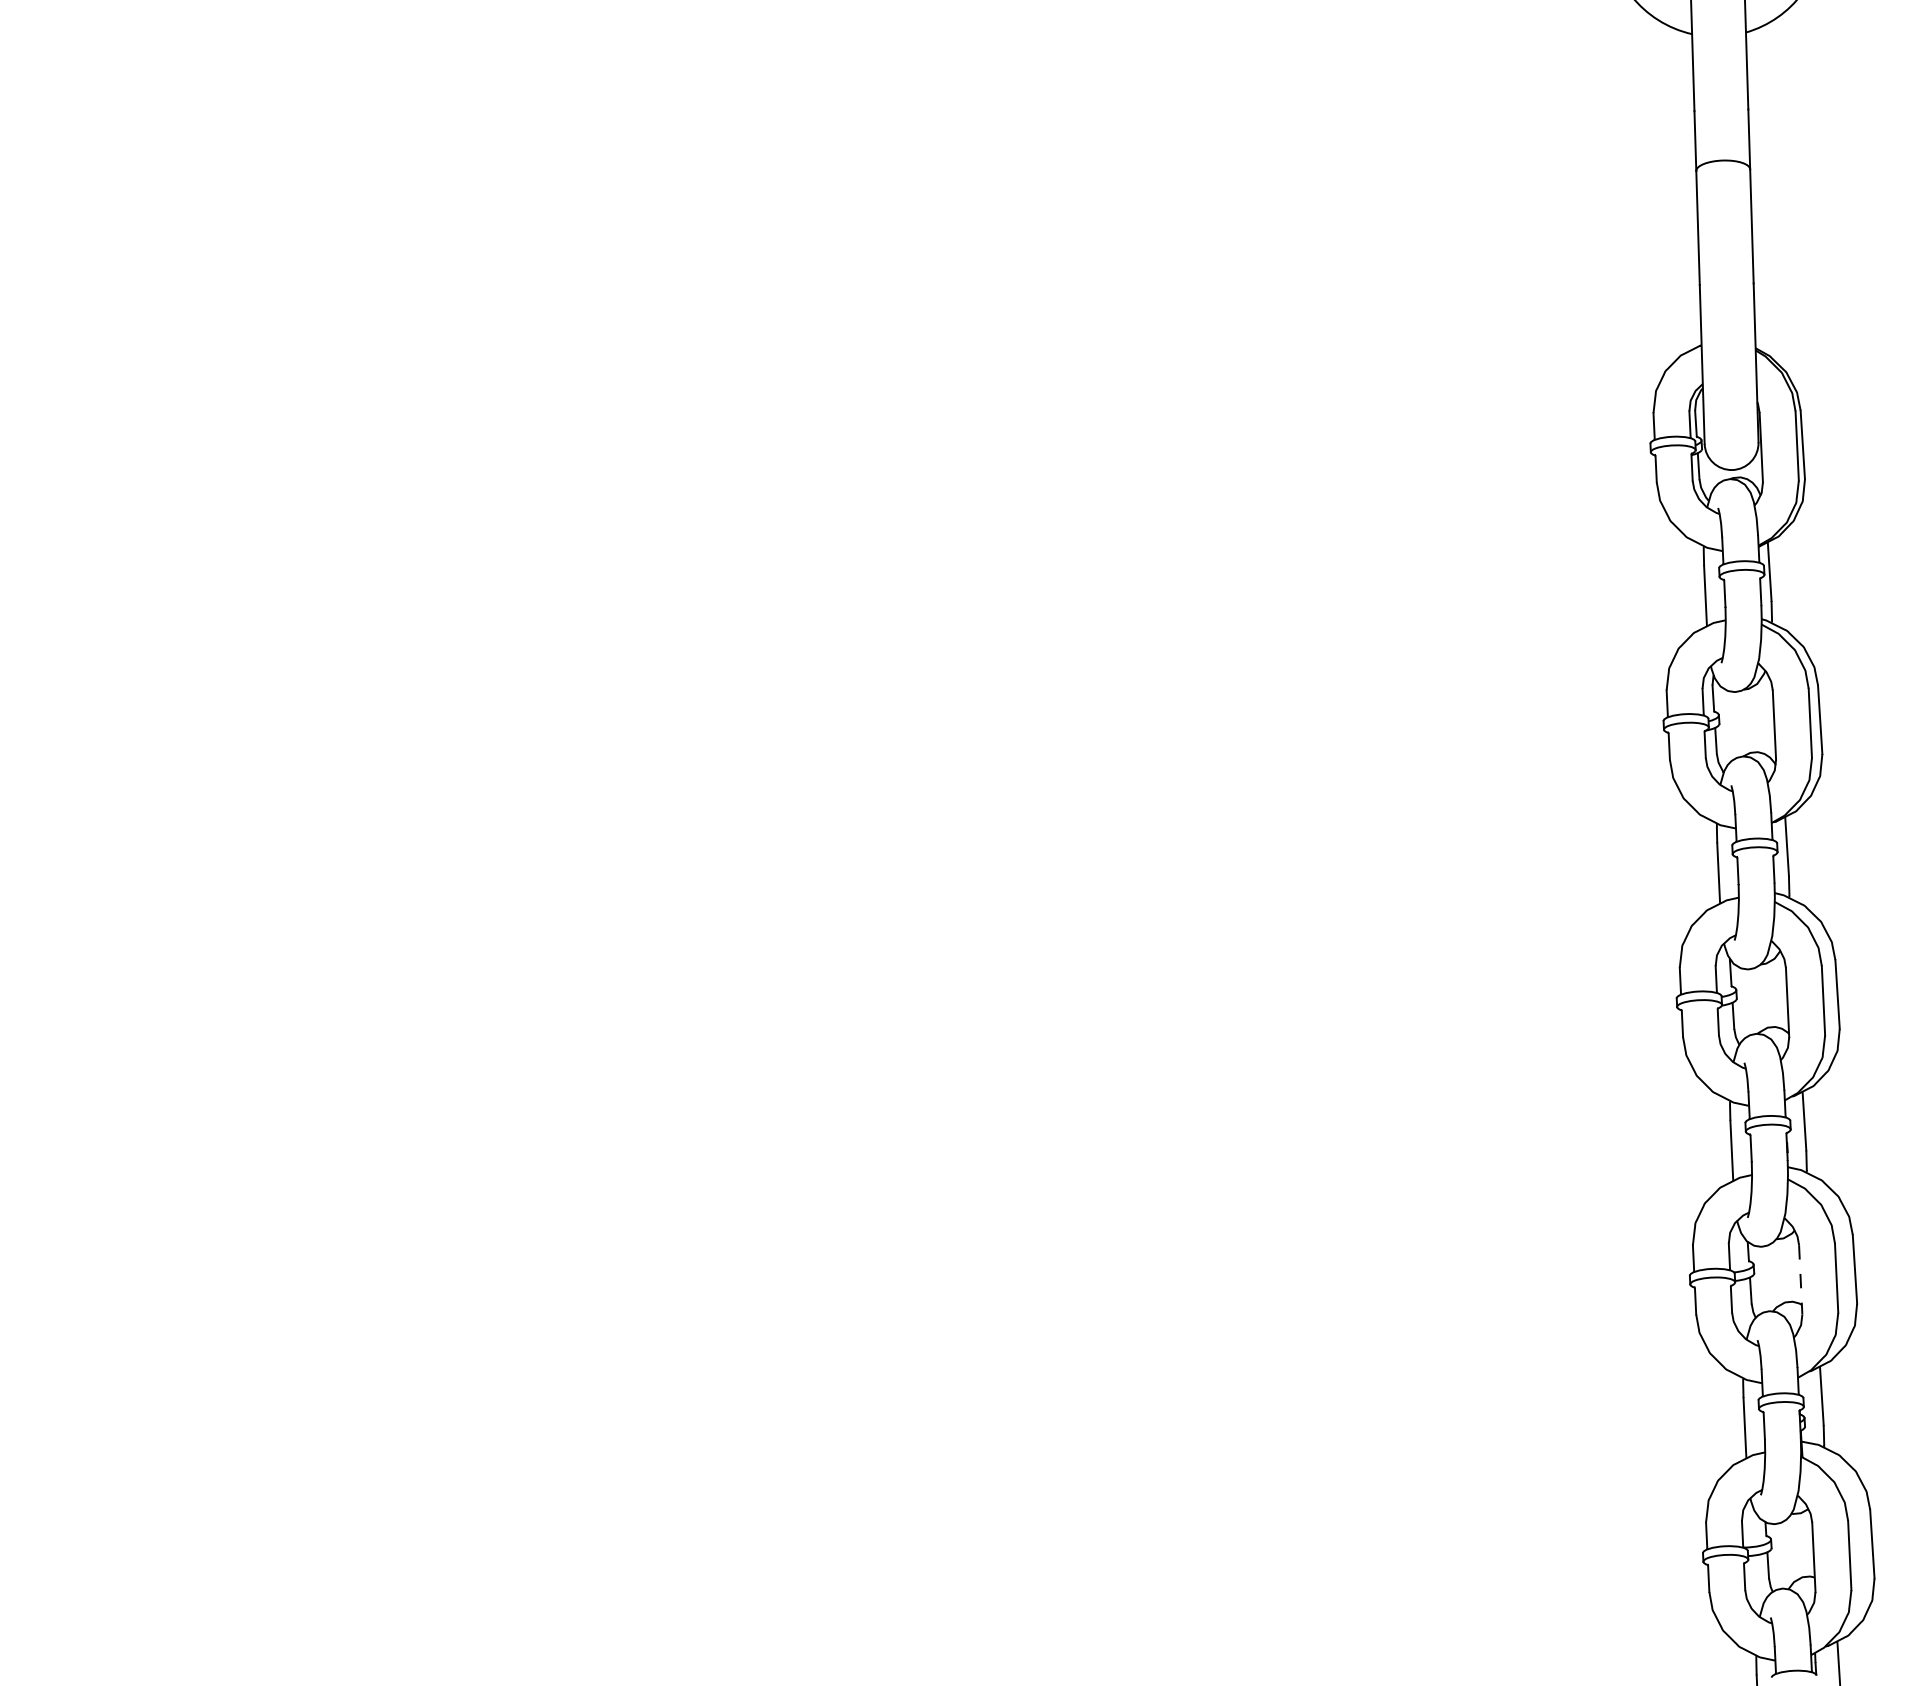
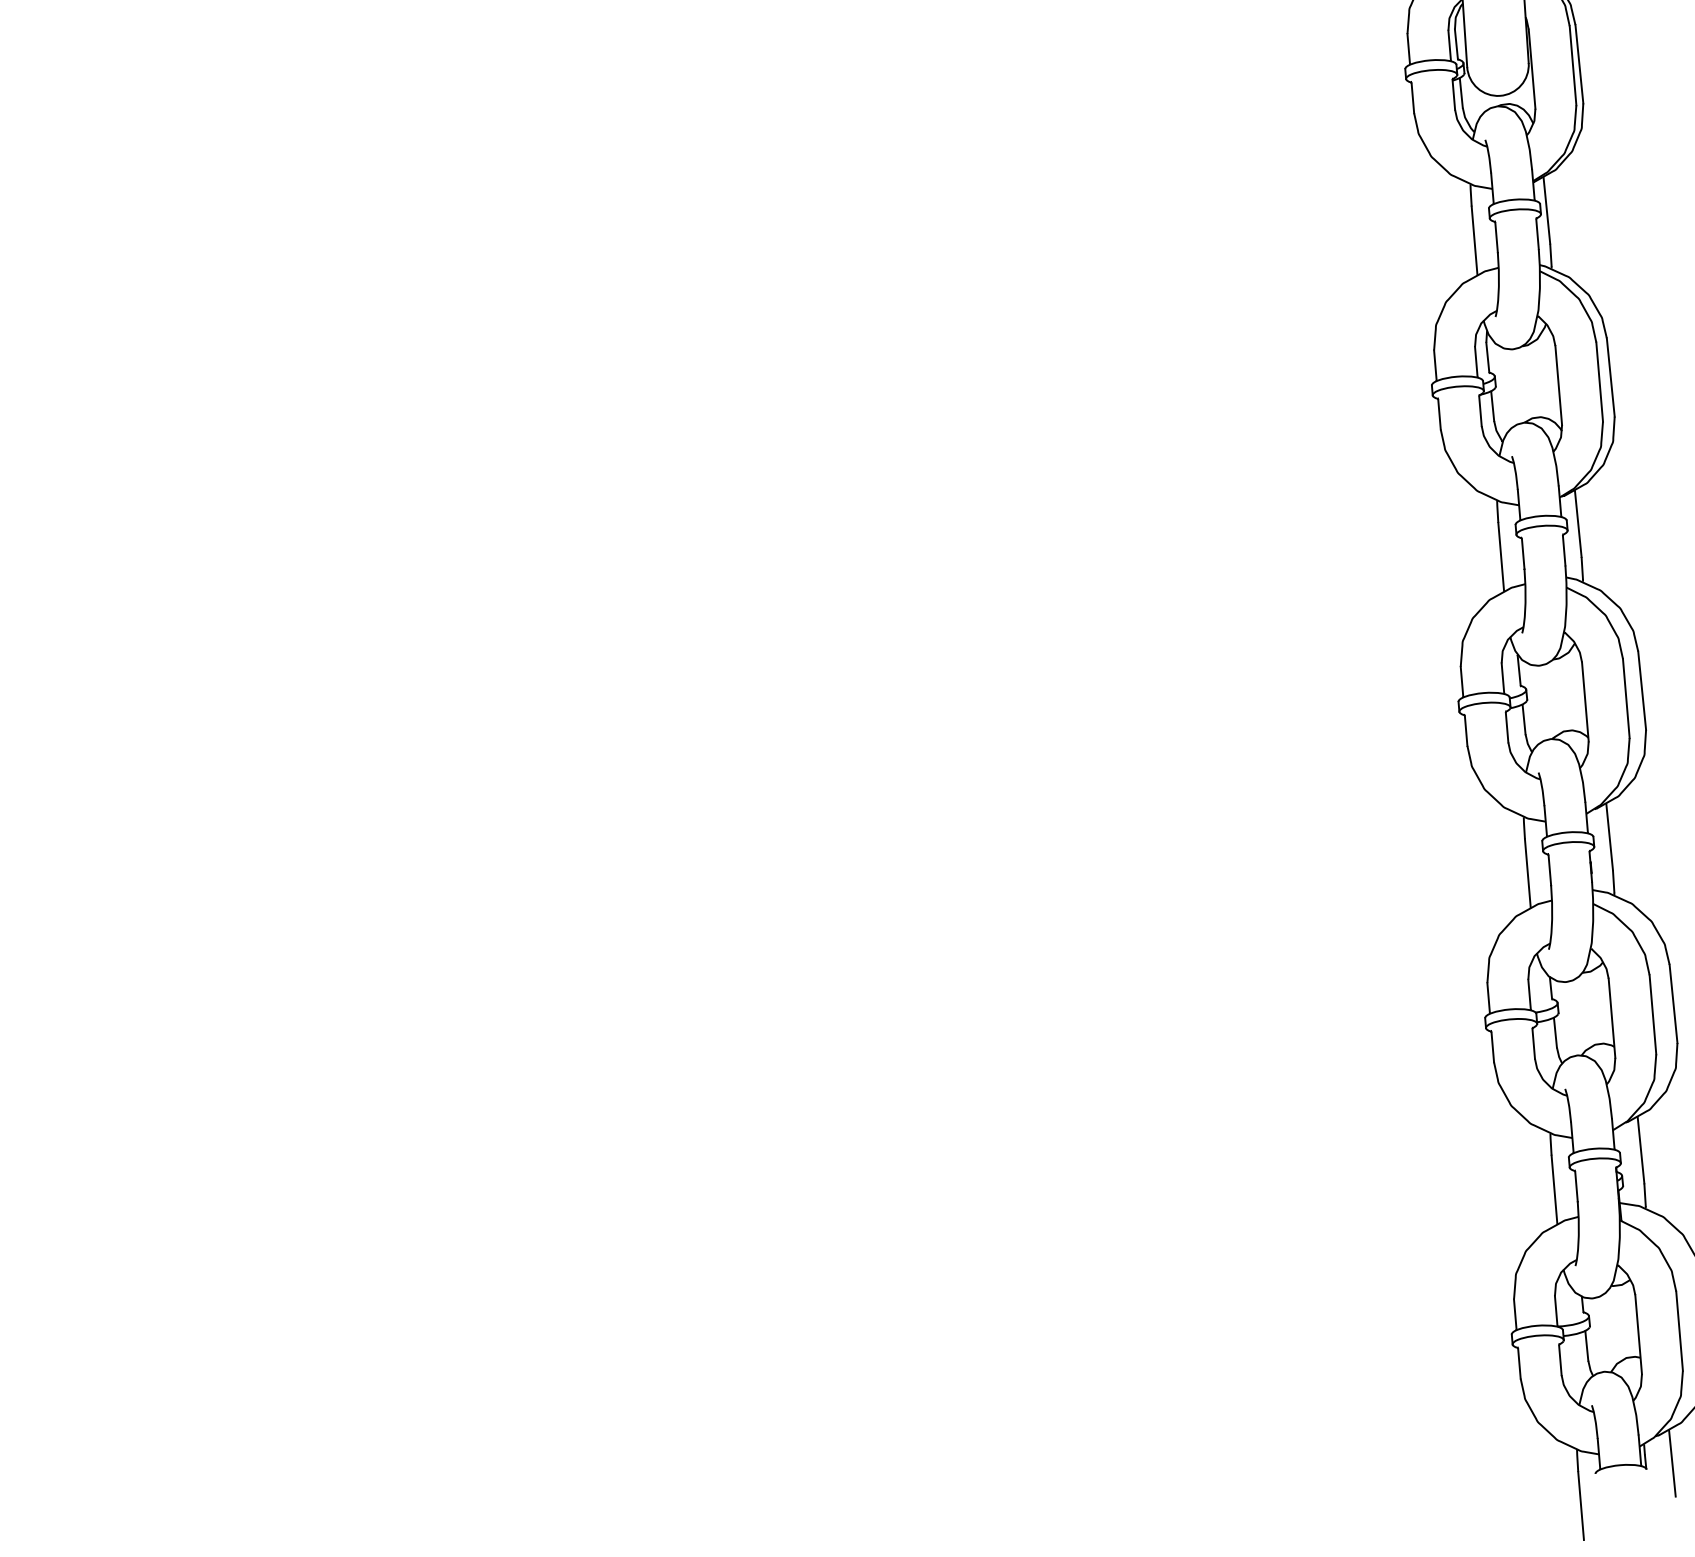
line: (1800, 1279) -> (1611, 1017), dashed -> solid

